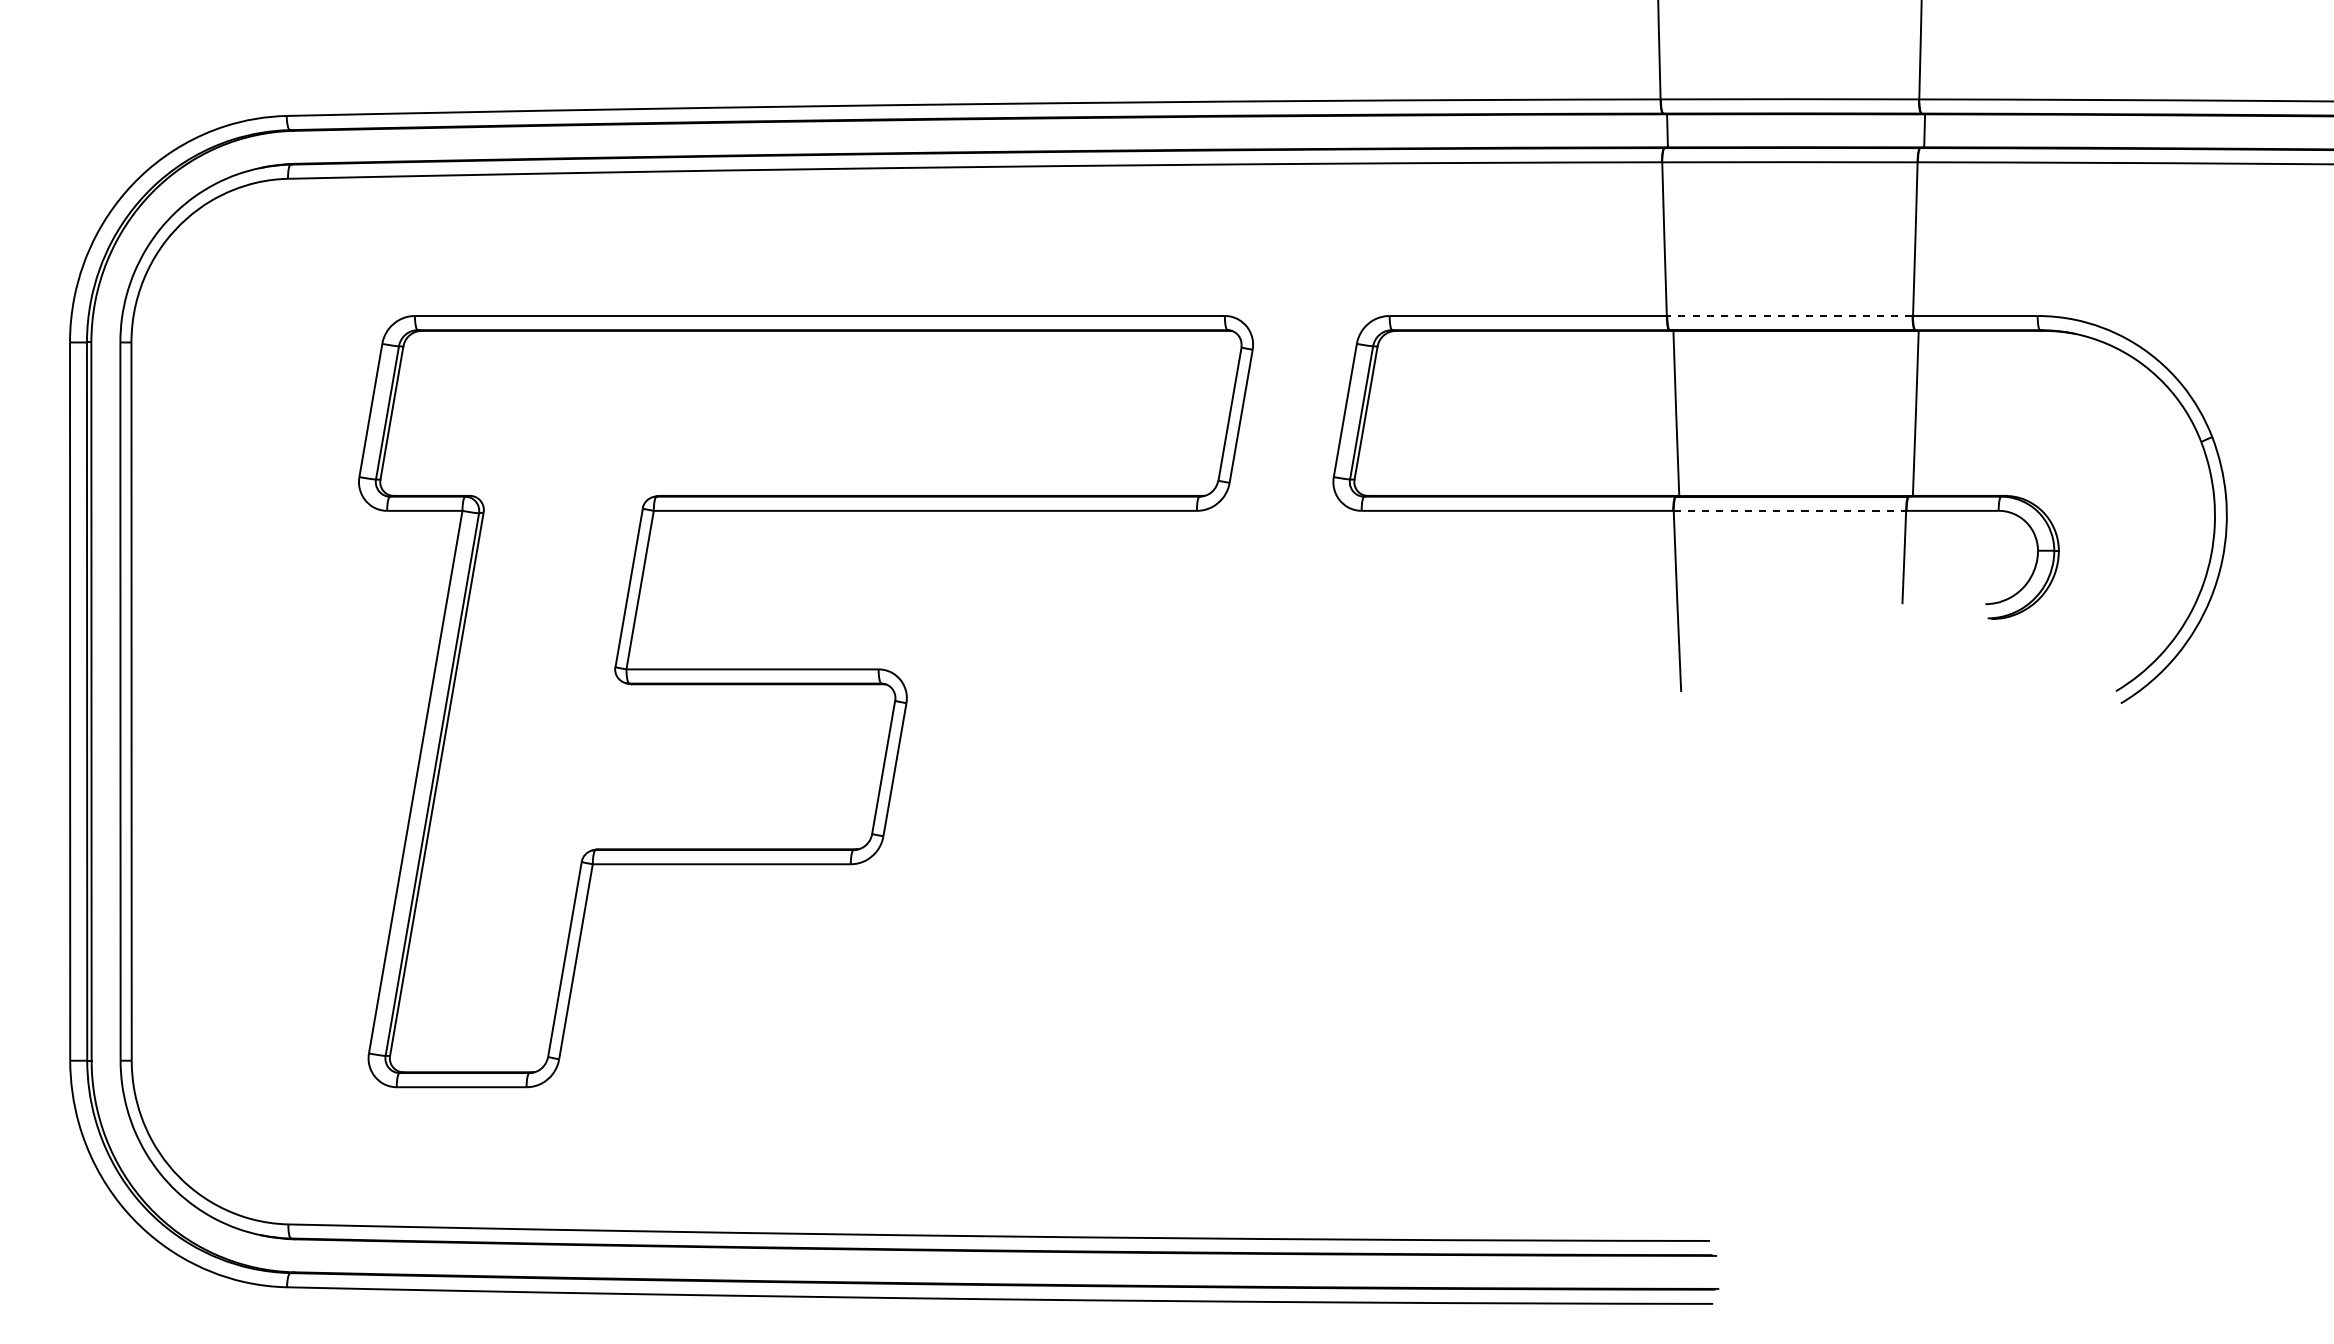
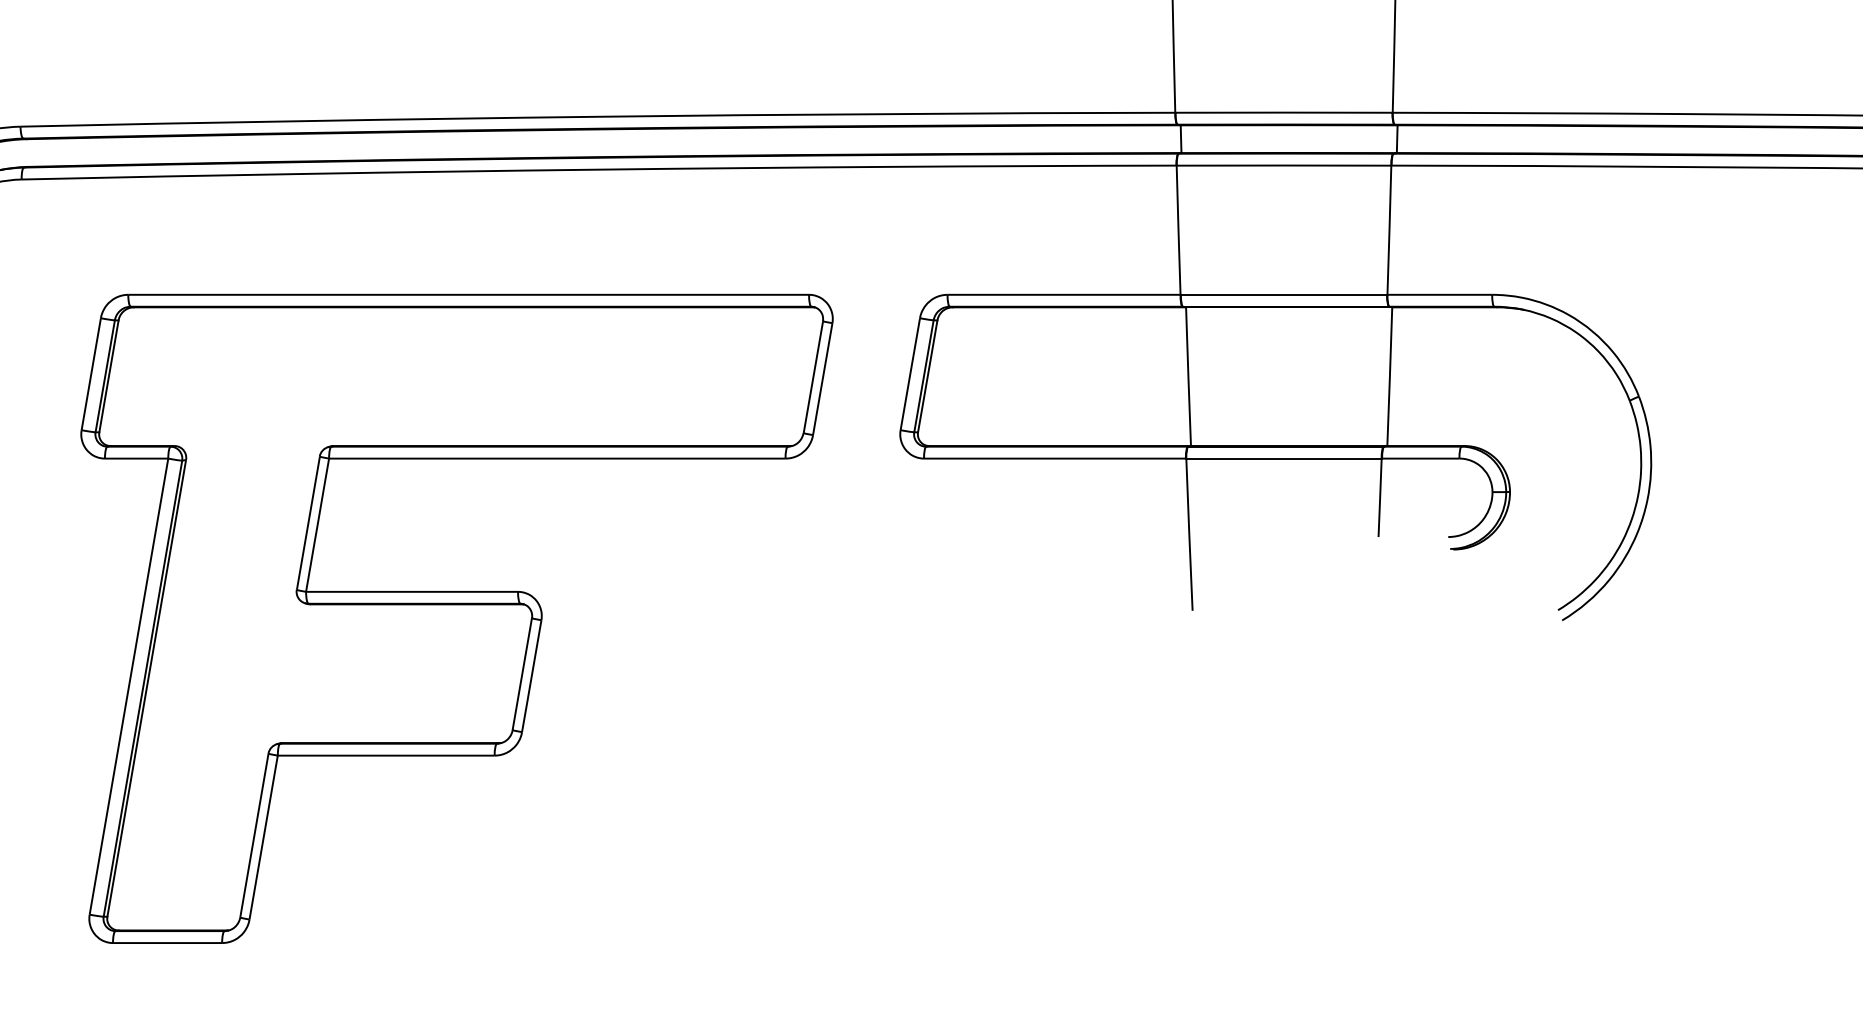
line: (1789, 316) -> (1283, 295), dashed -> solid
line: (1790, 510) -> (1284, 458), dashed -> solid

